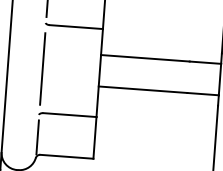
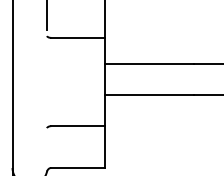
line: (42, 69) -> (47, 82), removed
line: (37, 137) -> (47, 150), removed

